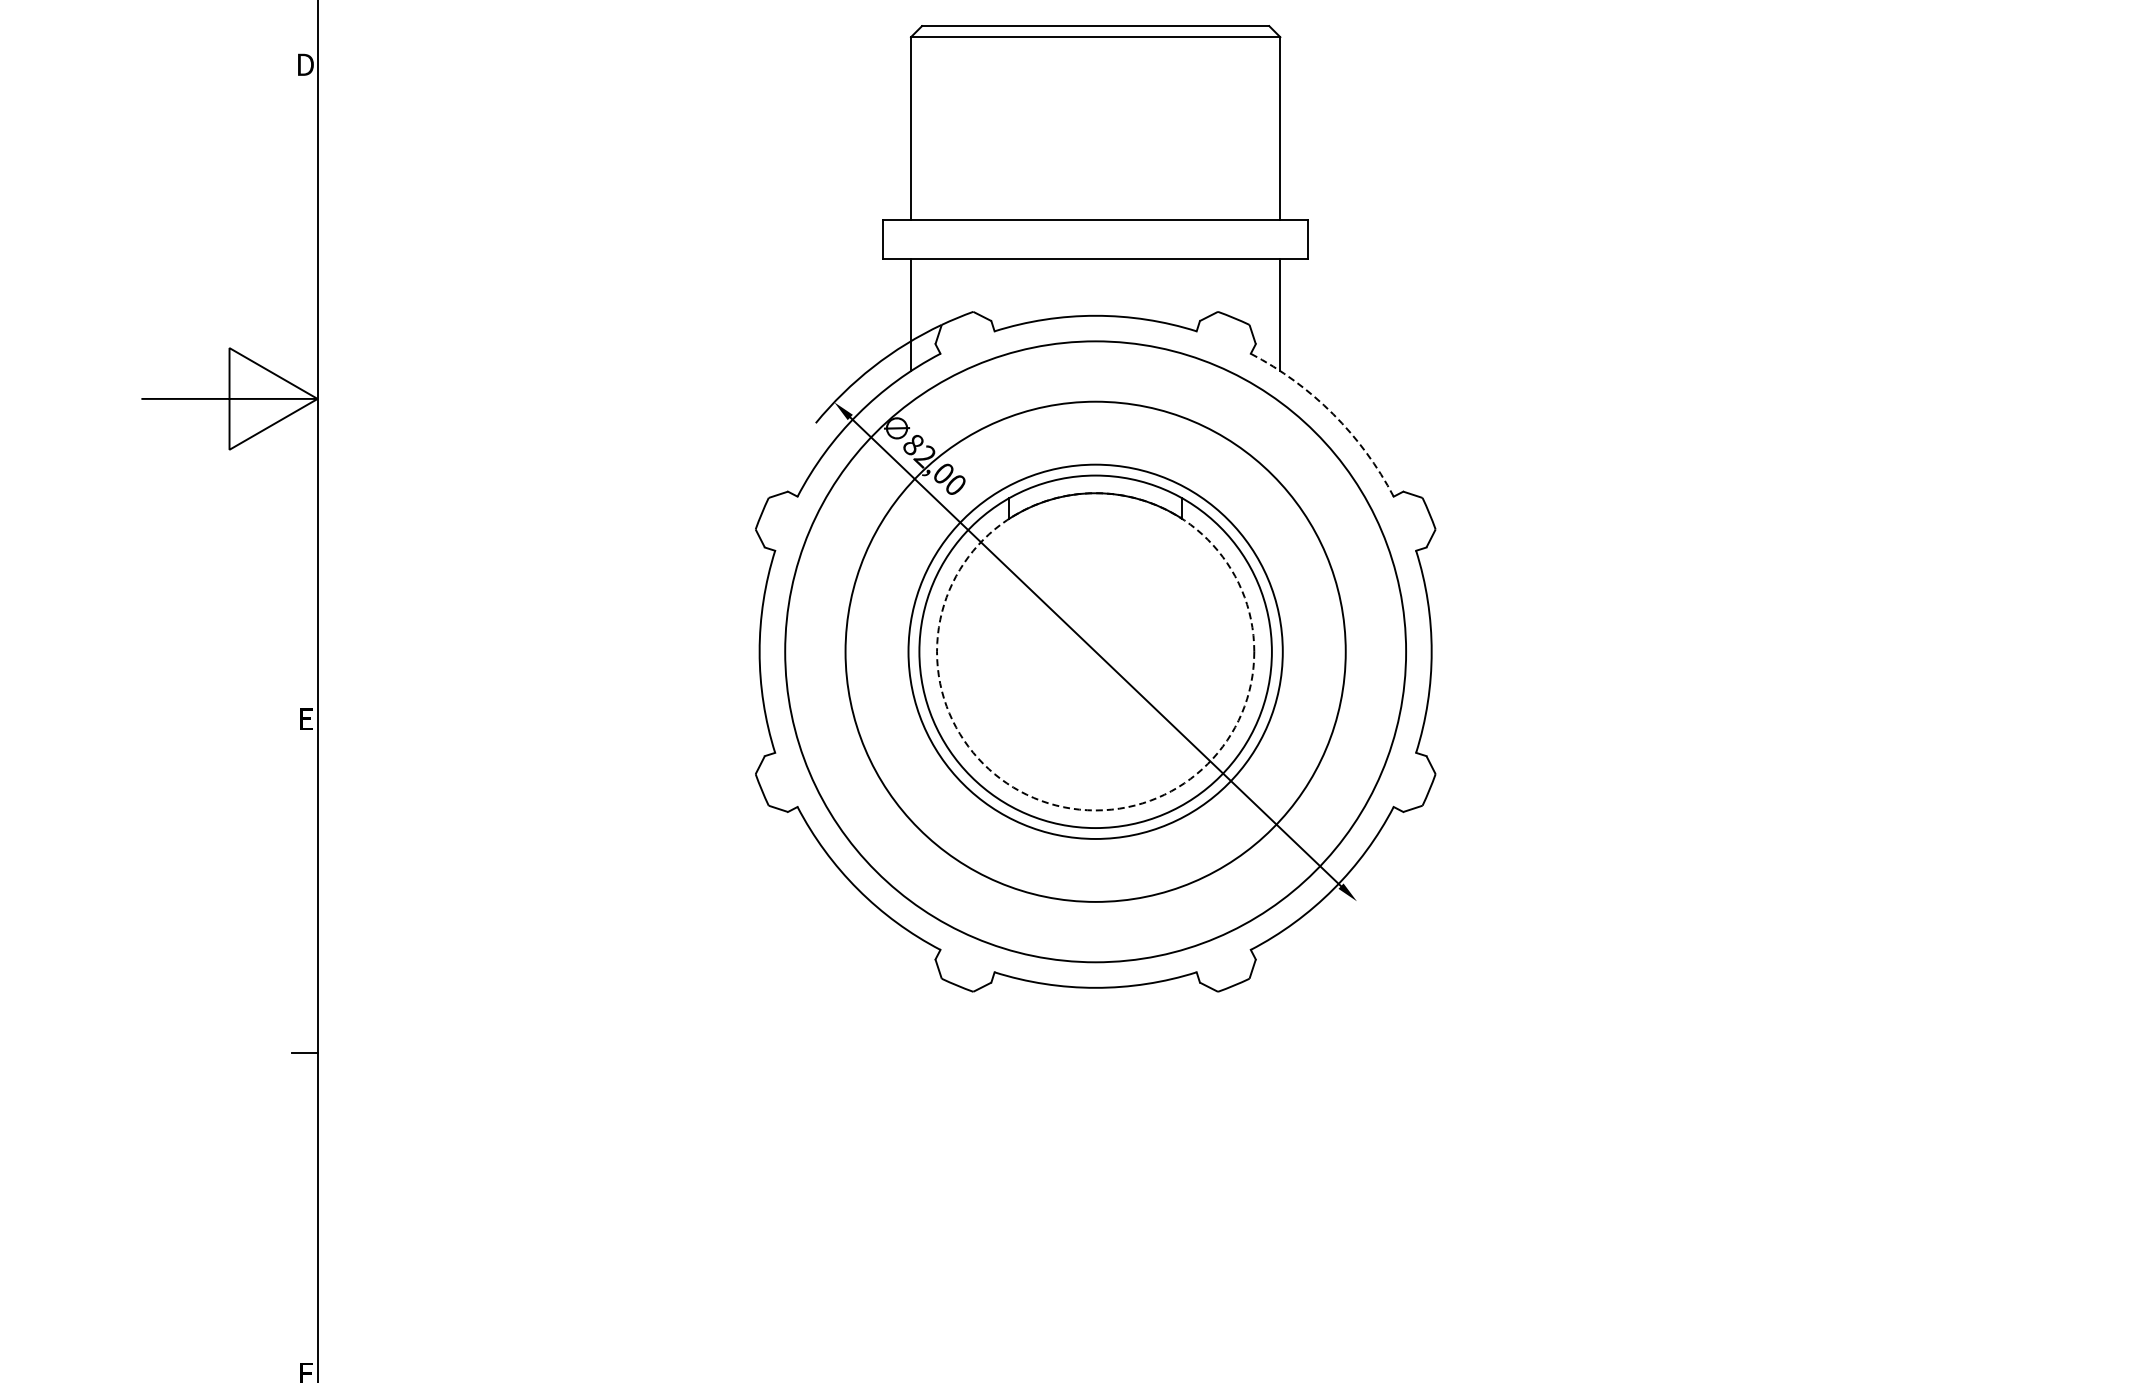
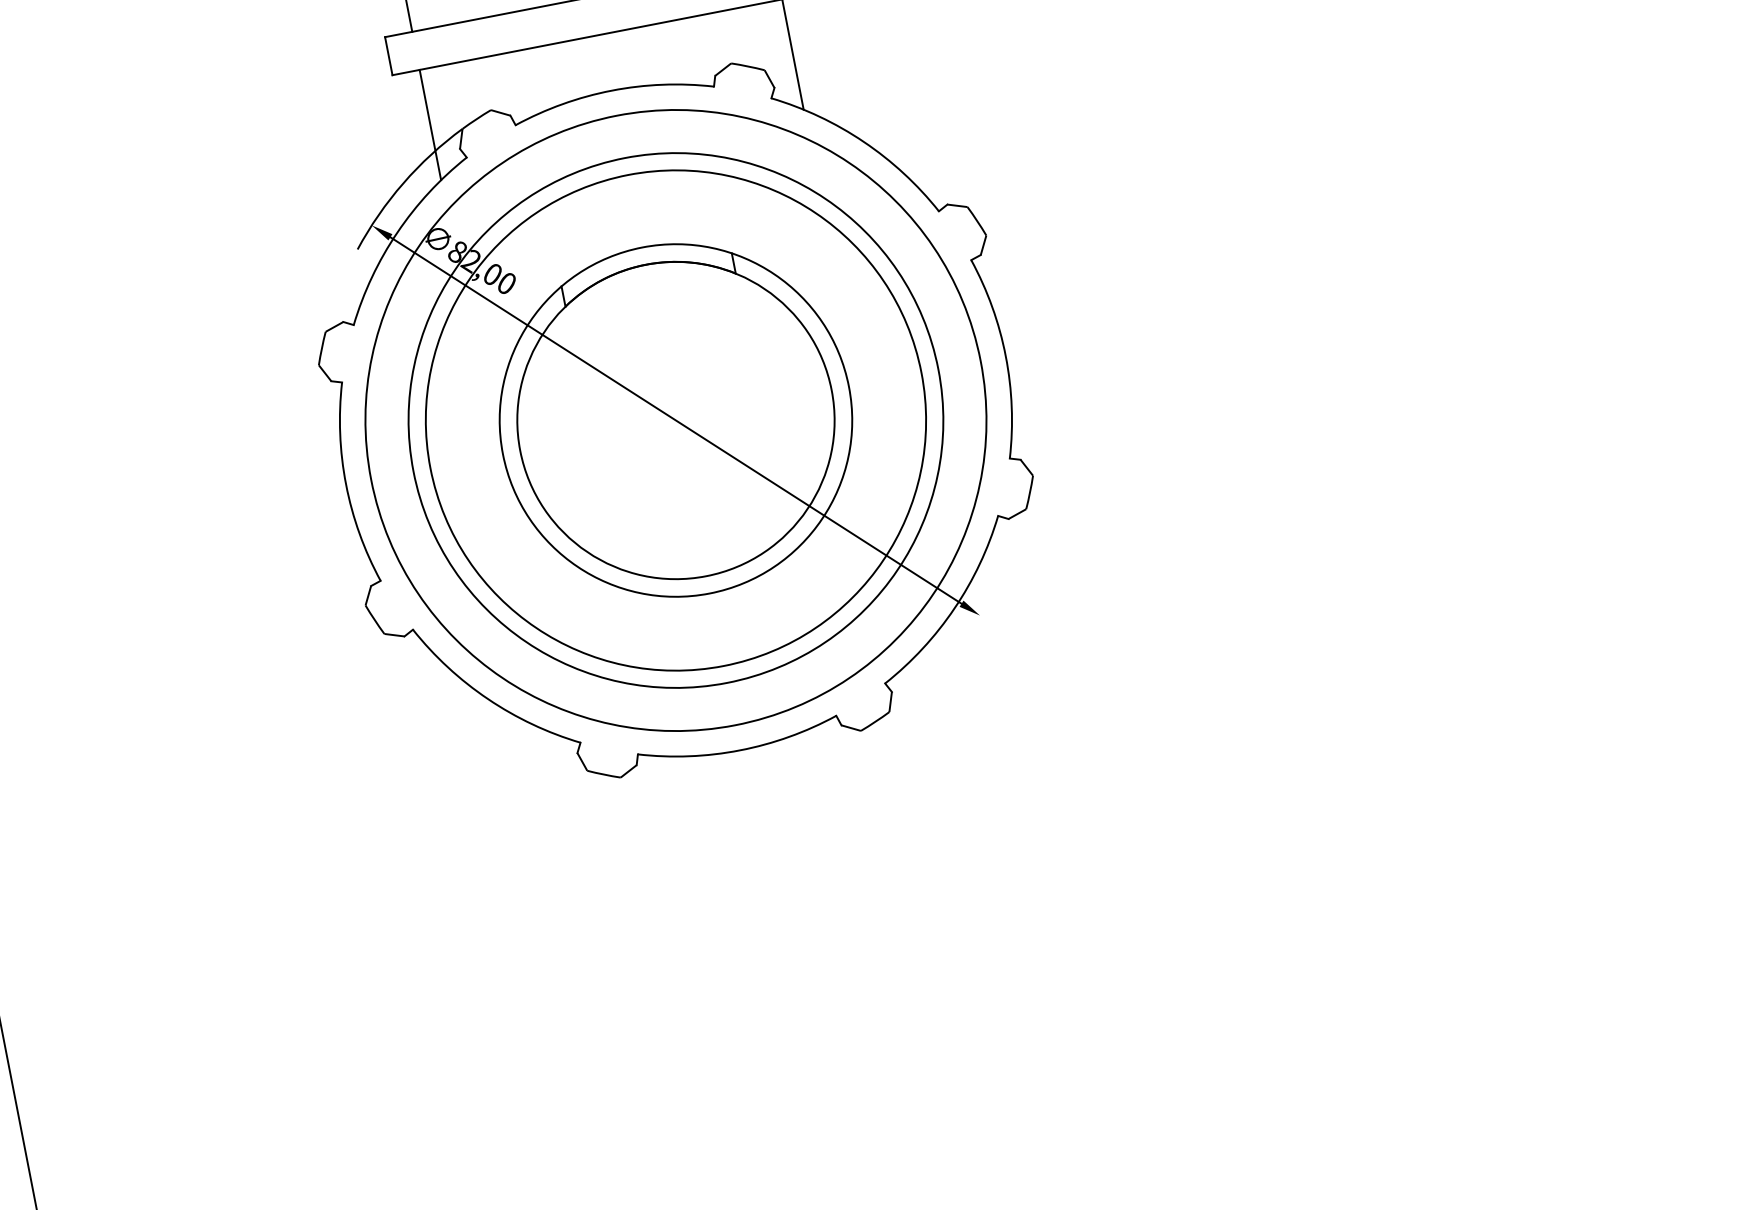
arc: (1333, 414) -> (864, 142), dashed -> solid
circle: (1095, 651) -> (675, 420), dashed -> solid
circle: (1095, 651) -> (675, 420), size x1.43

